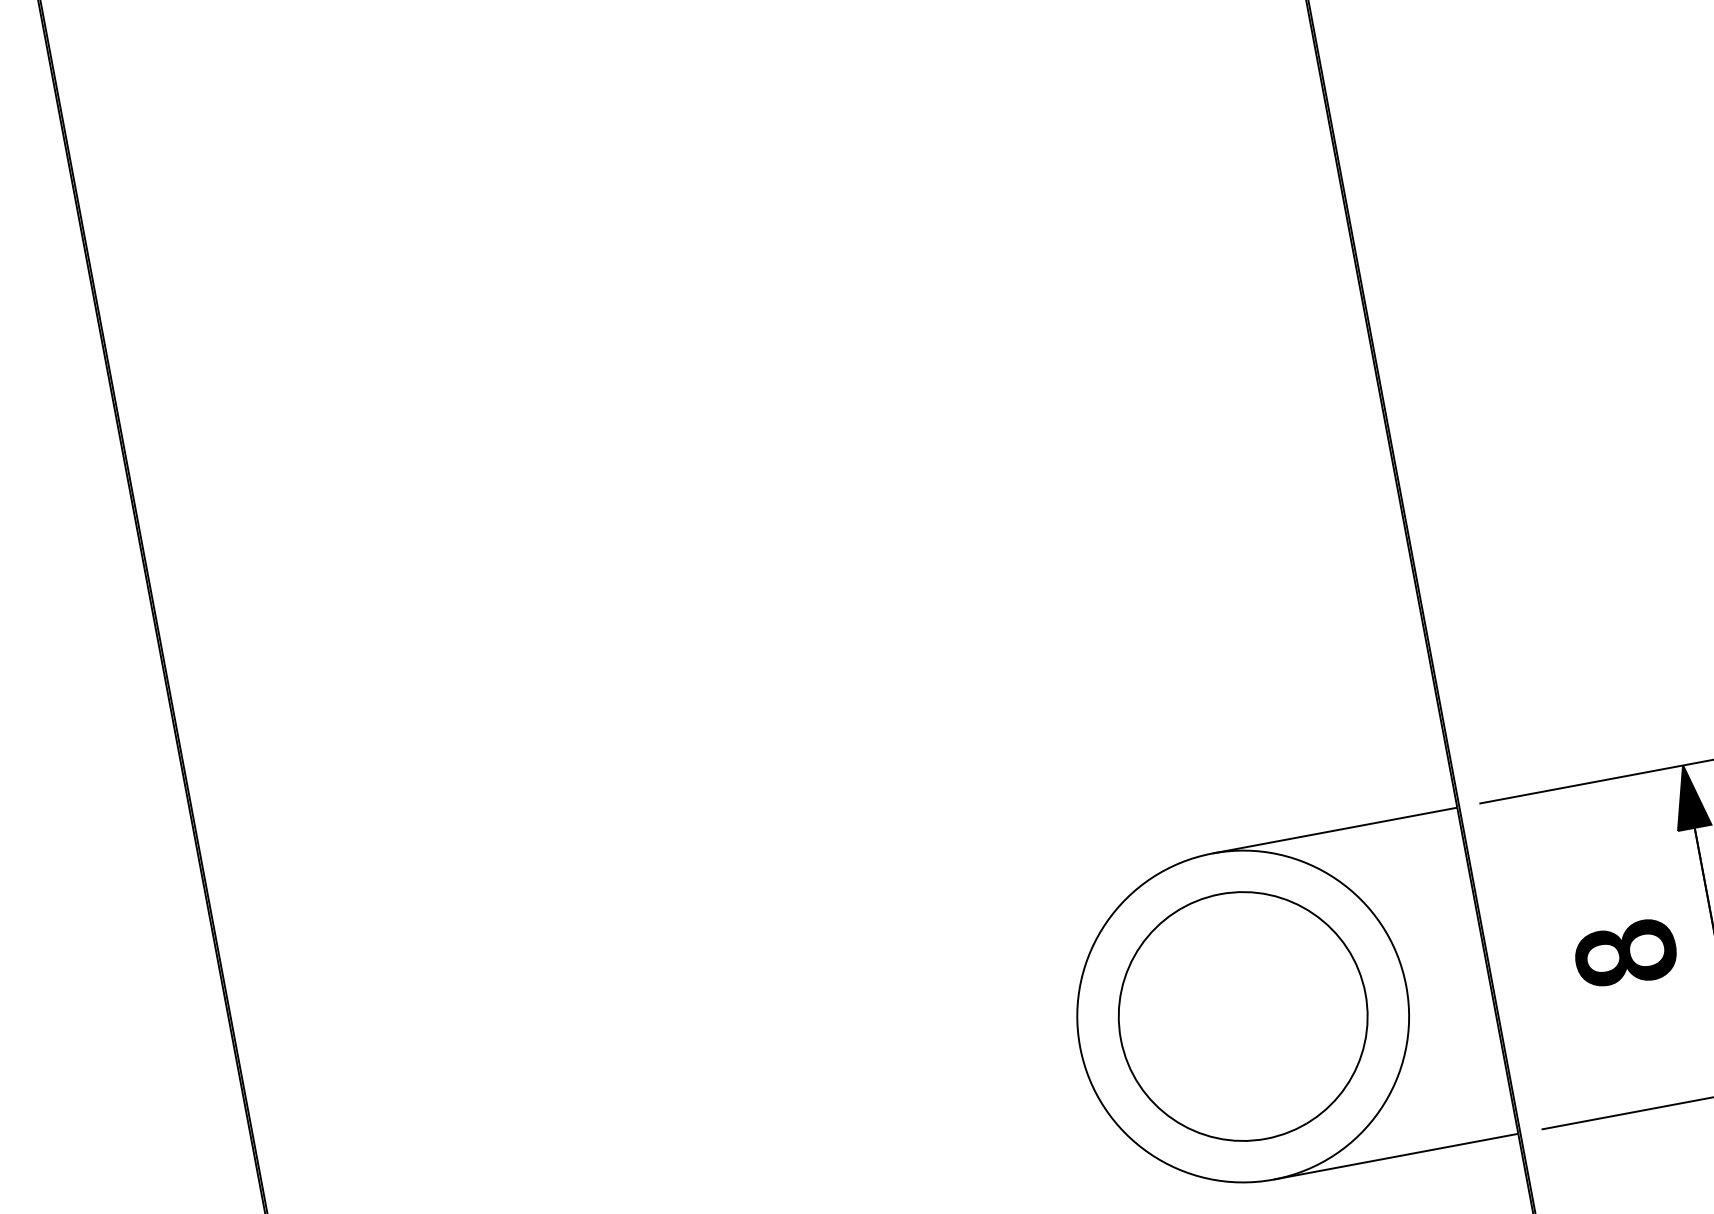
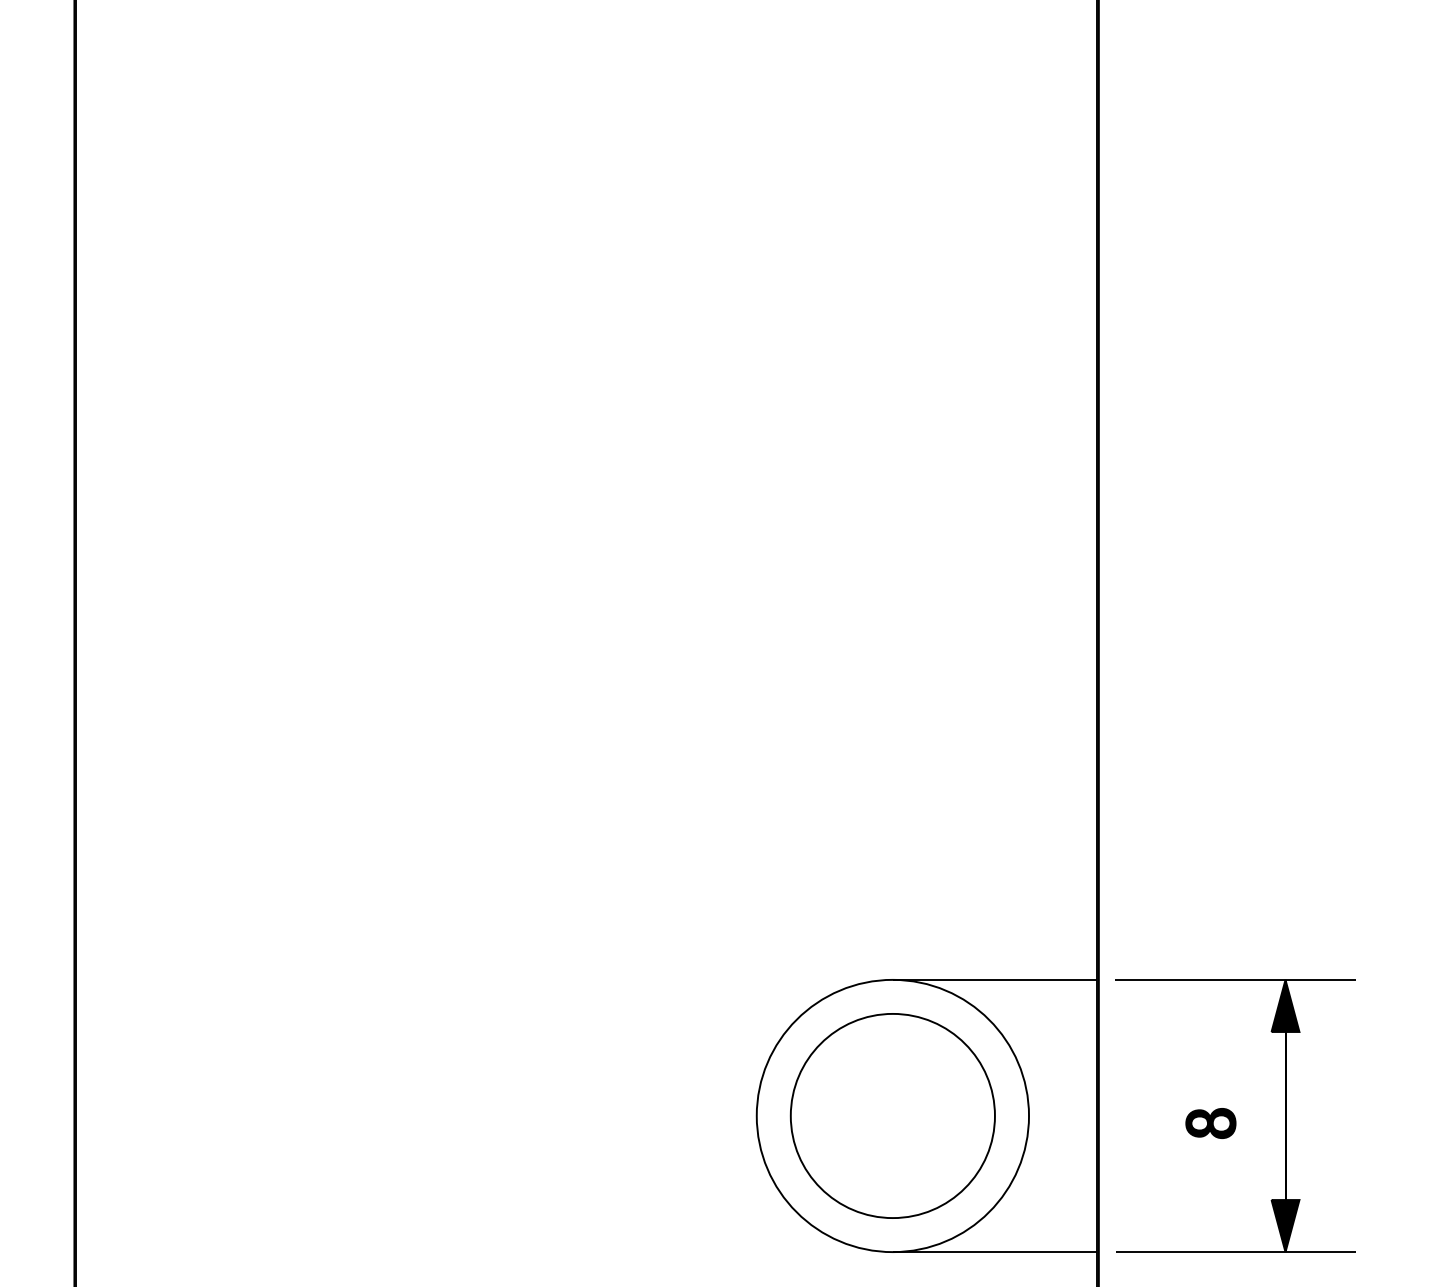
part: (1625, 954) -> (1210, 1123), size x0.6

